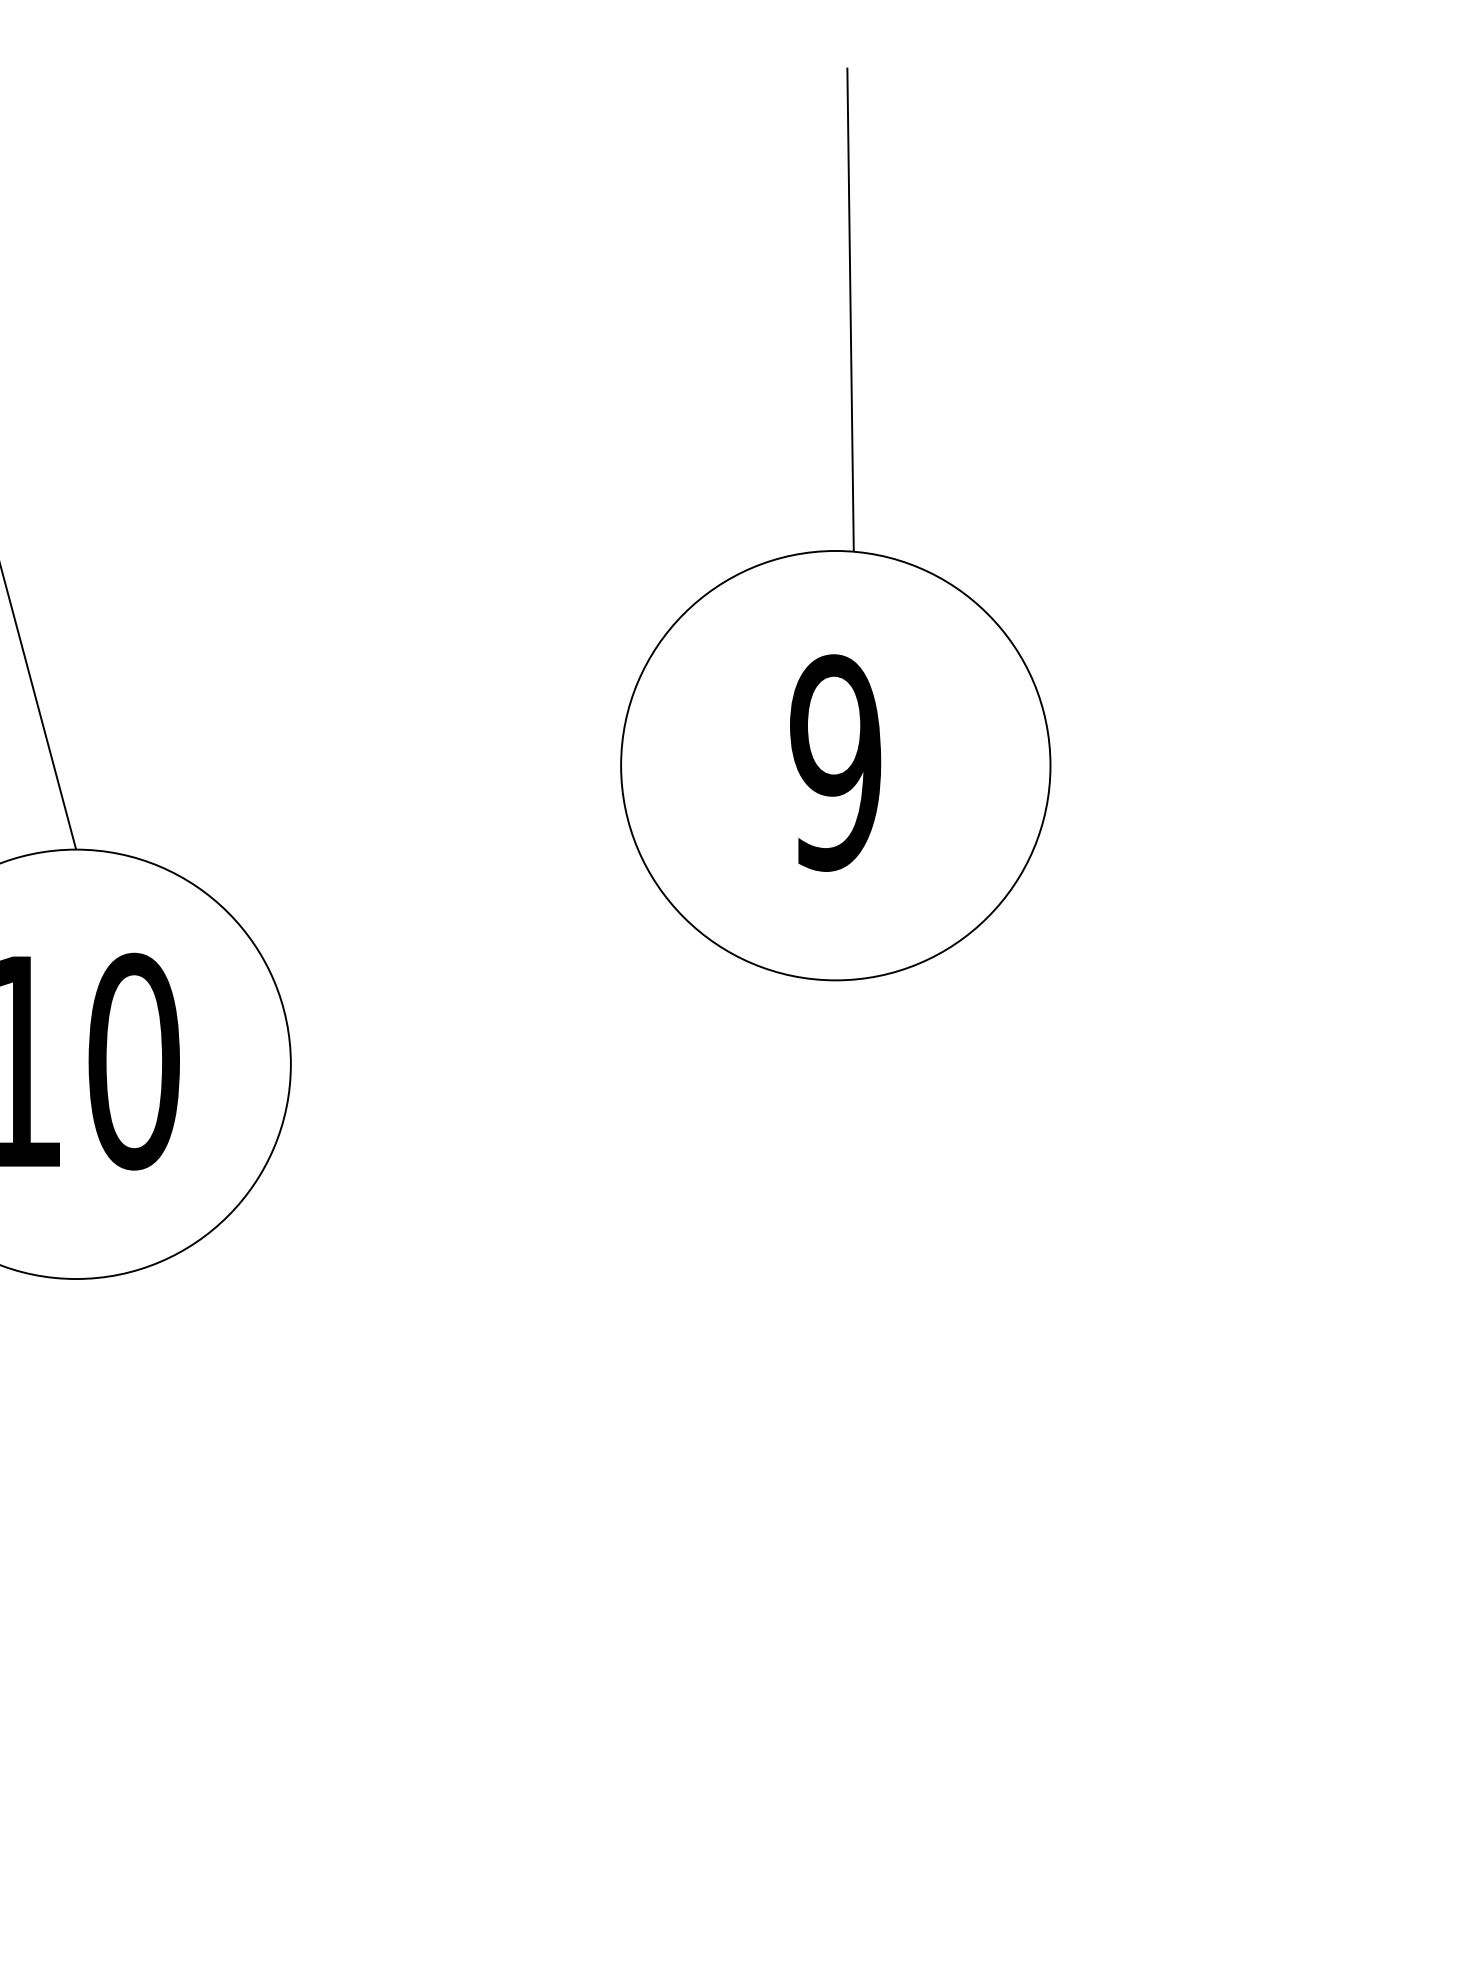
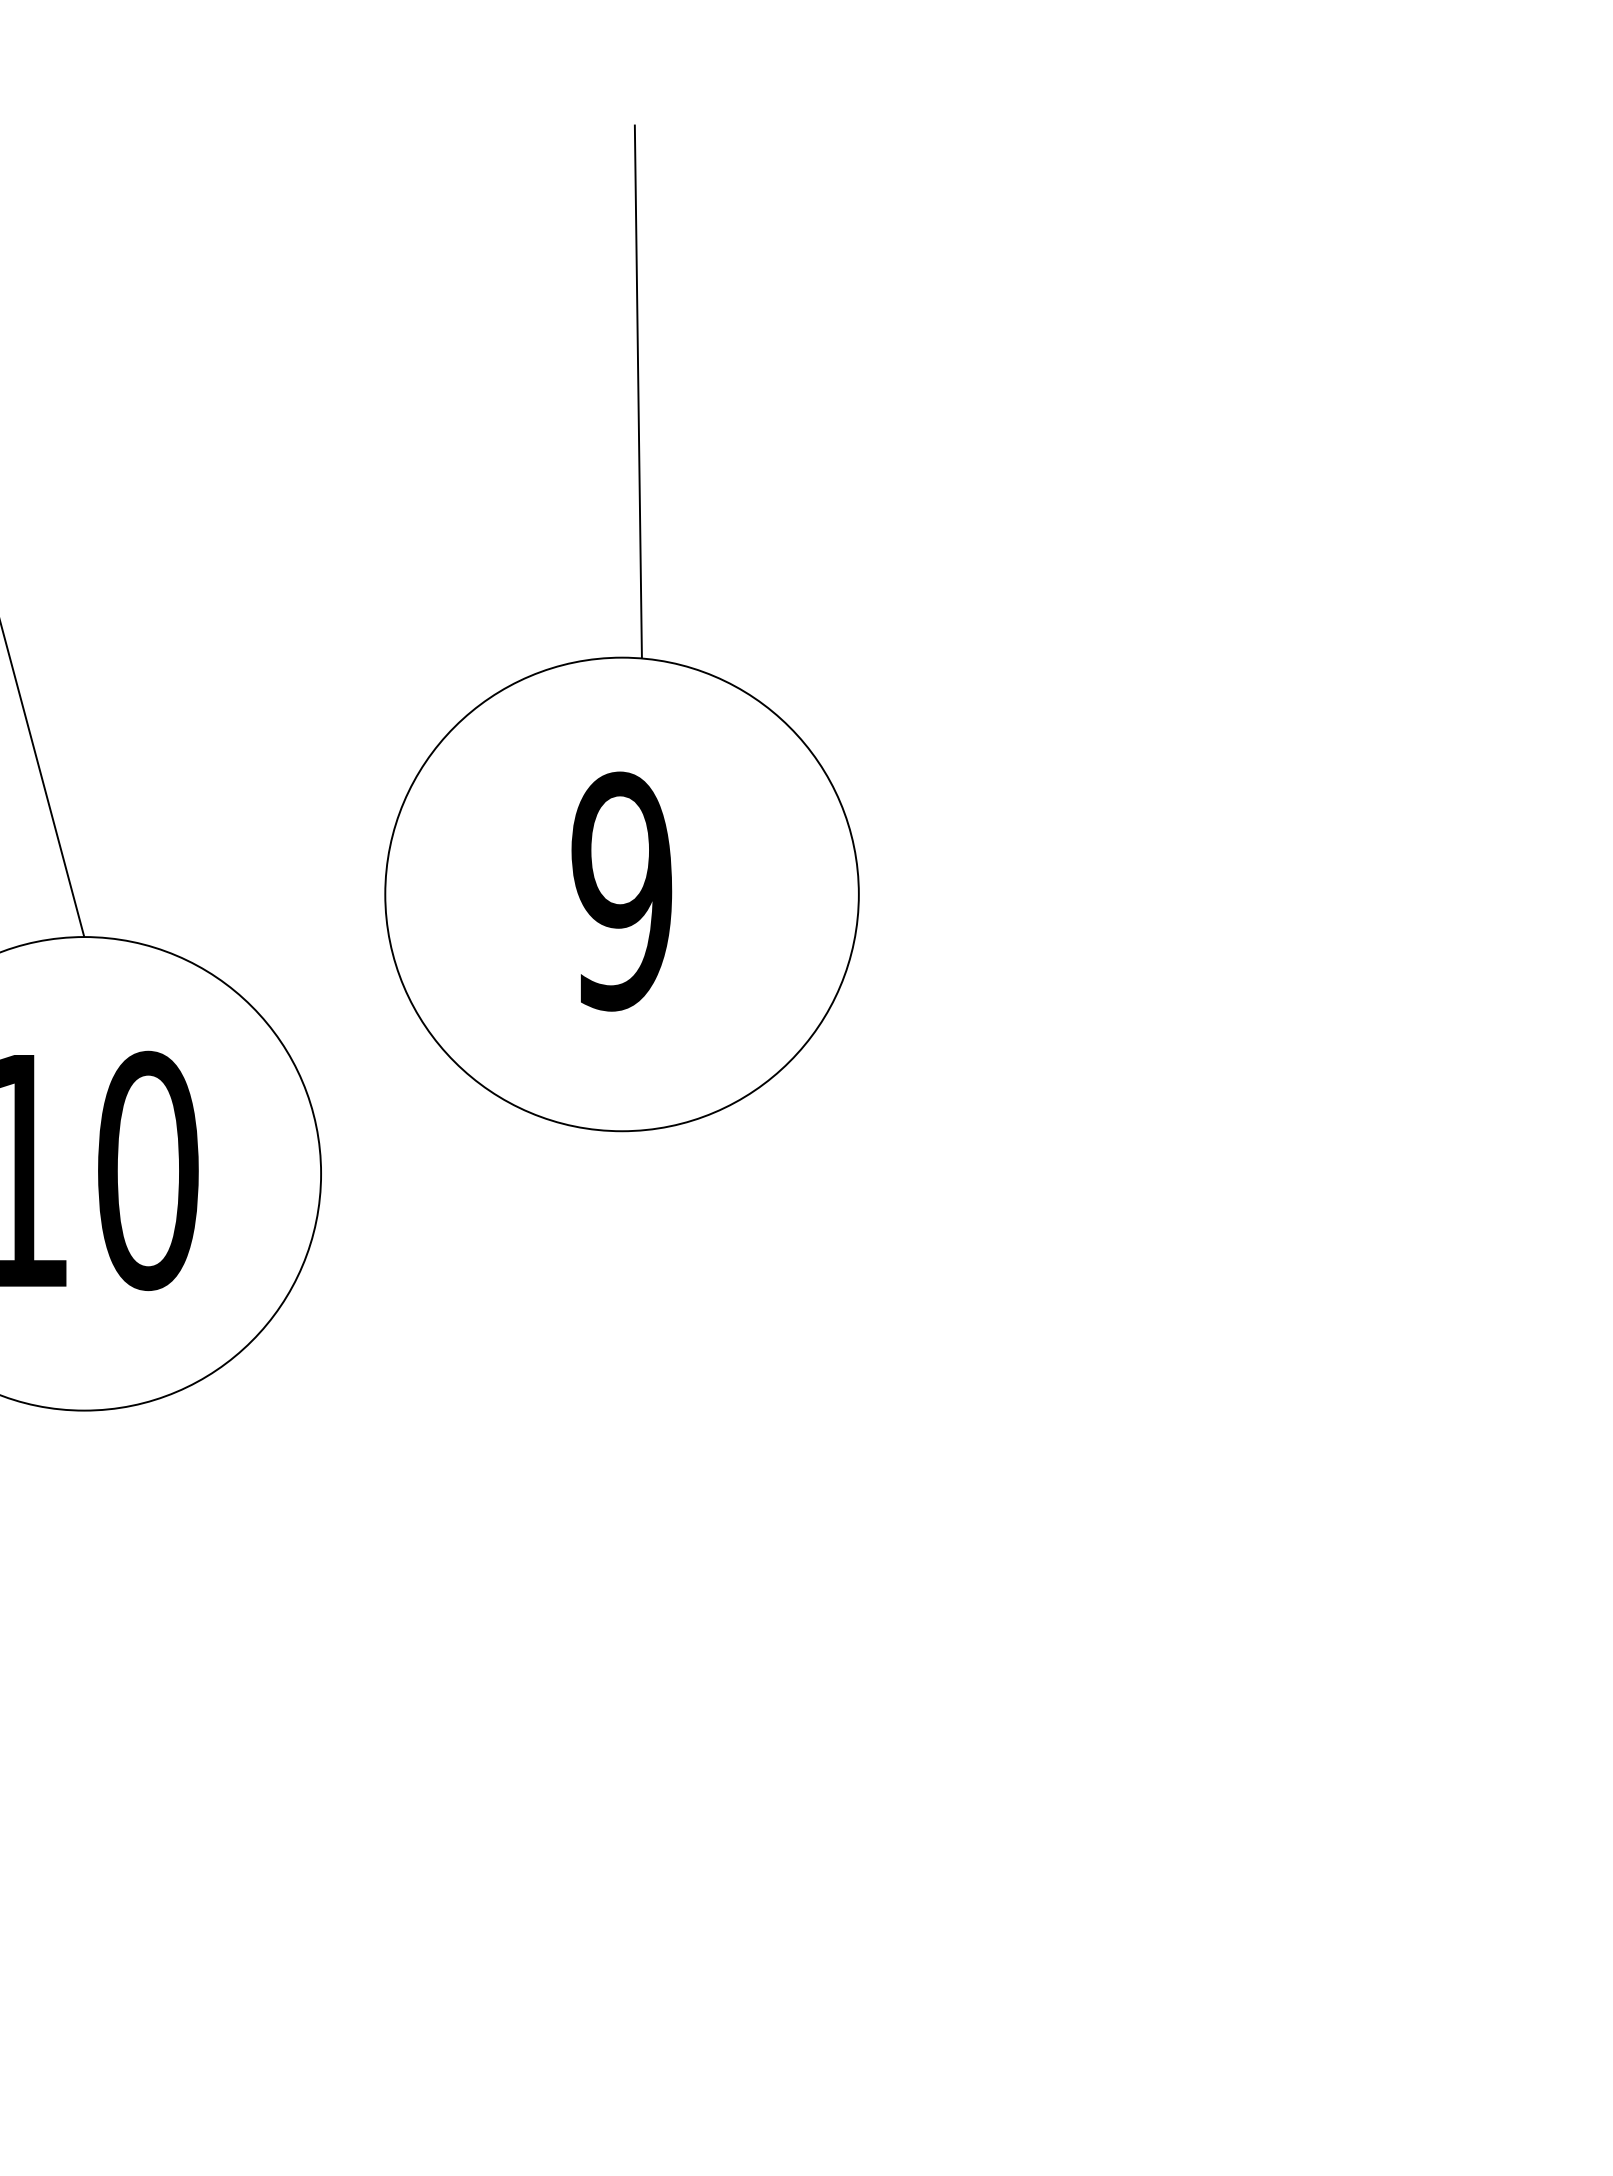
part: (852, 524) -> (640, 628), moved

